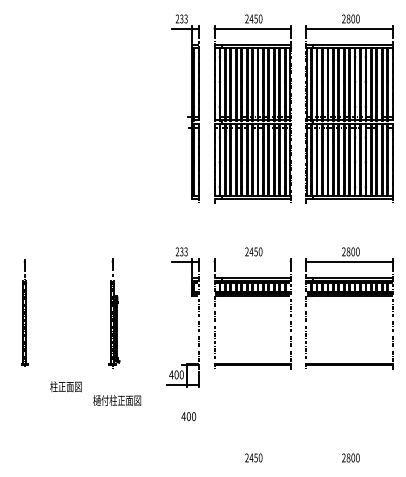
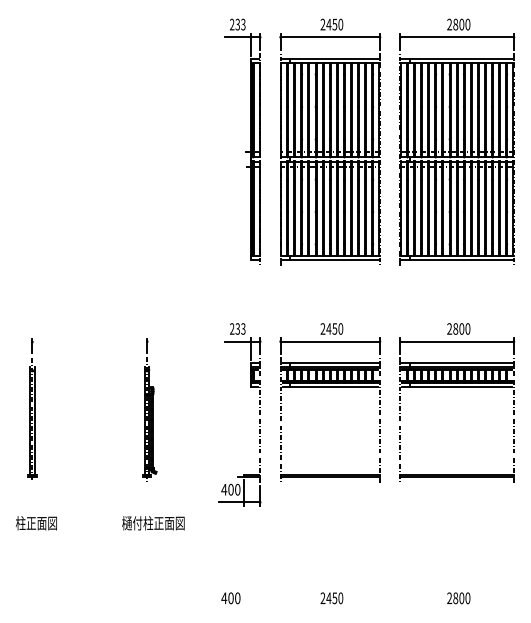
line: (252, 261) -> (330, 341), added
text: (65, 386) -> (35, 523), moved
text: (188, 416) -> (230, 598), moved

